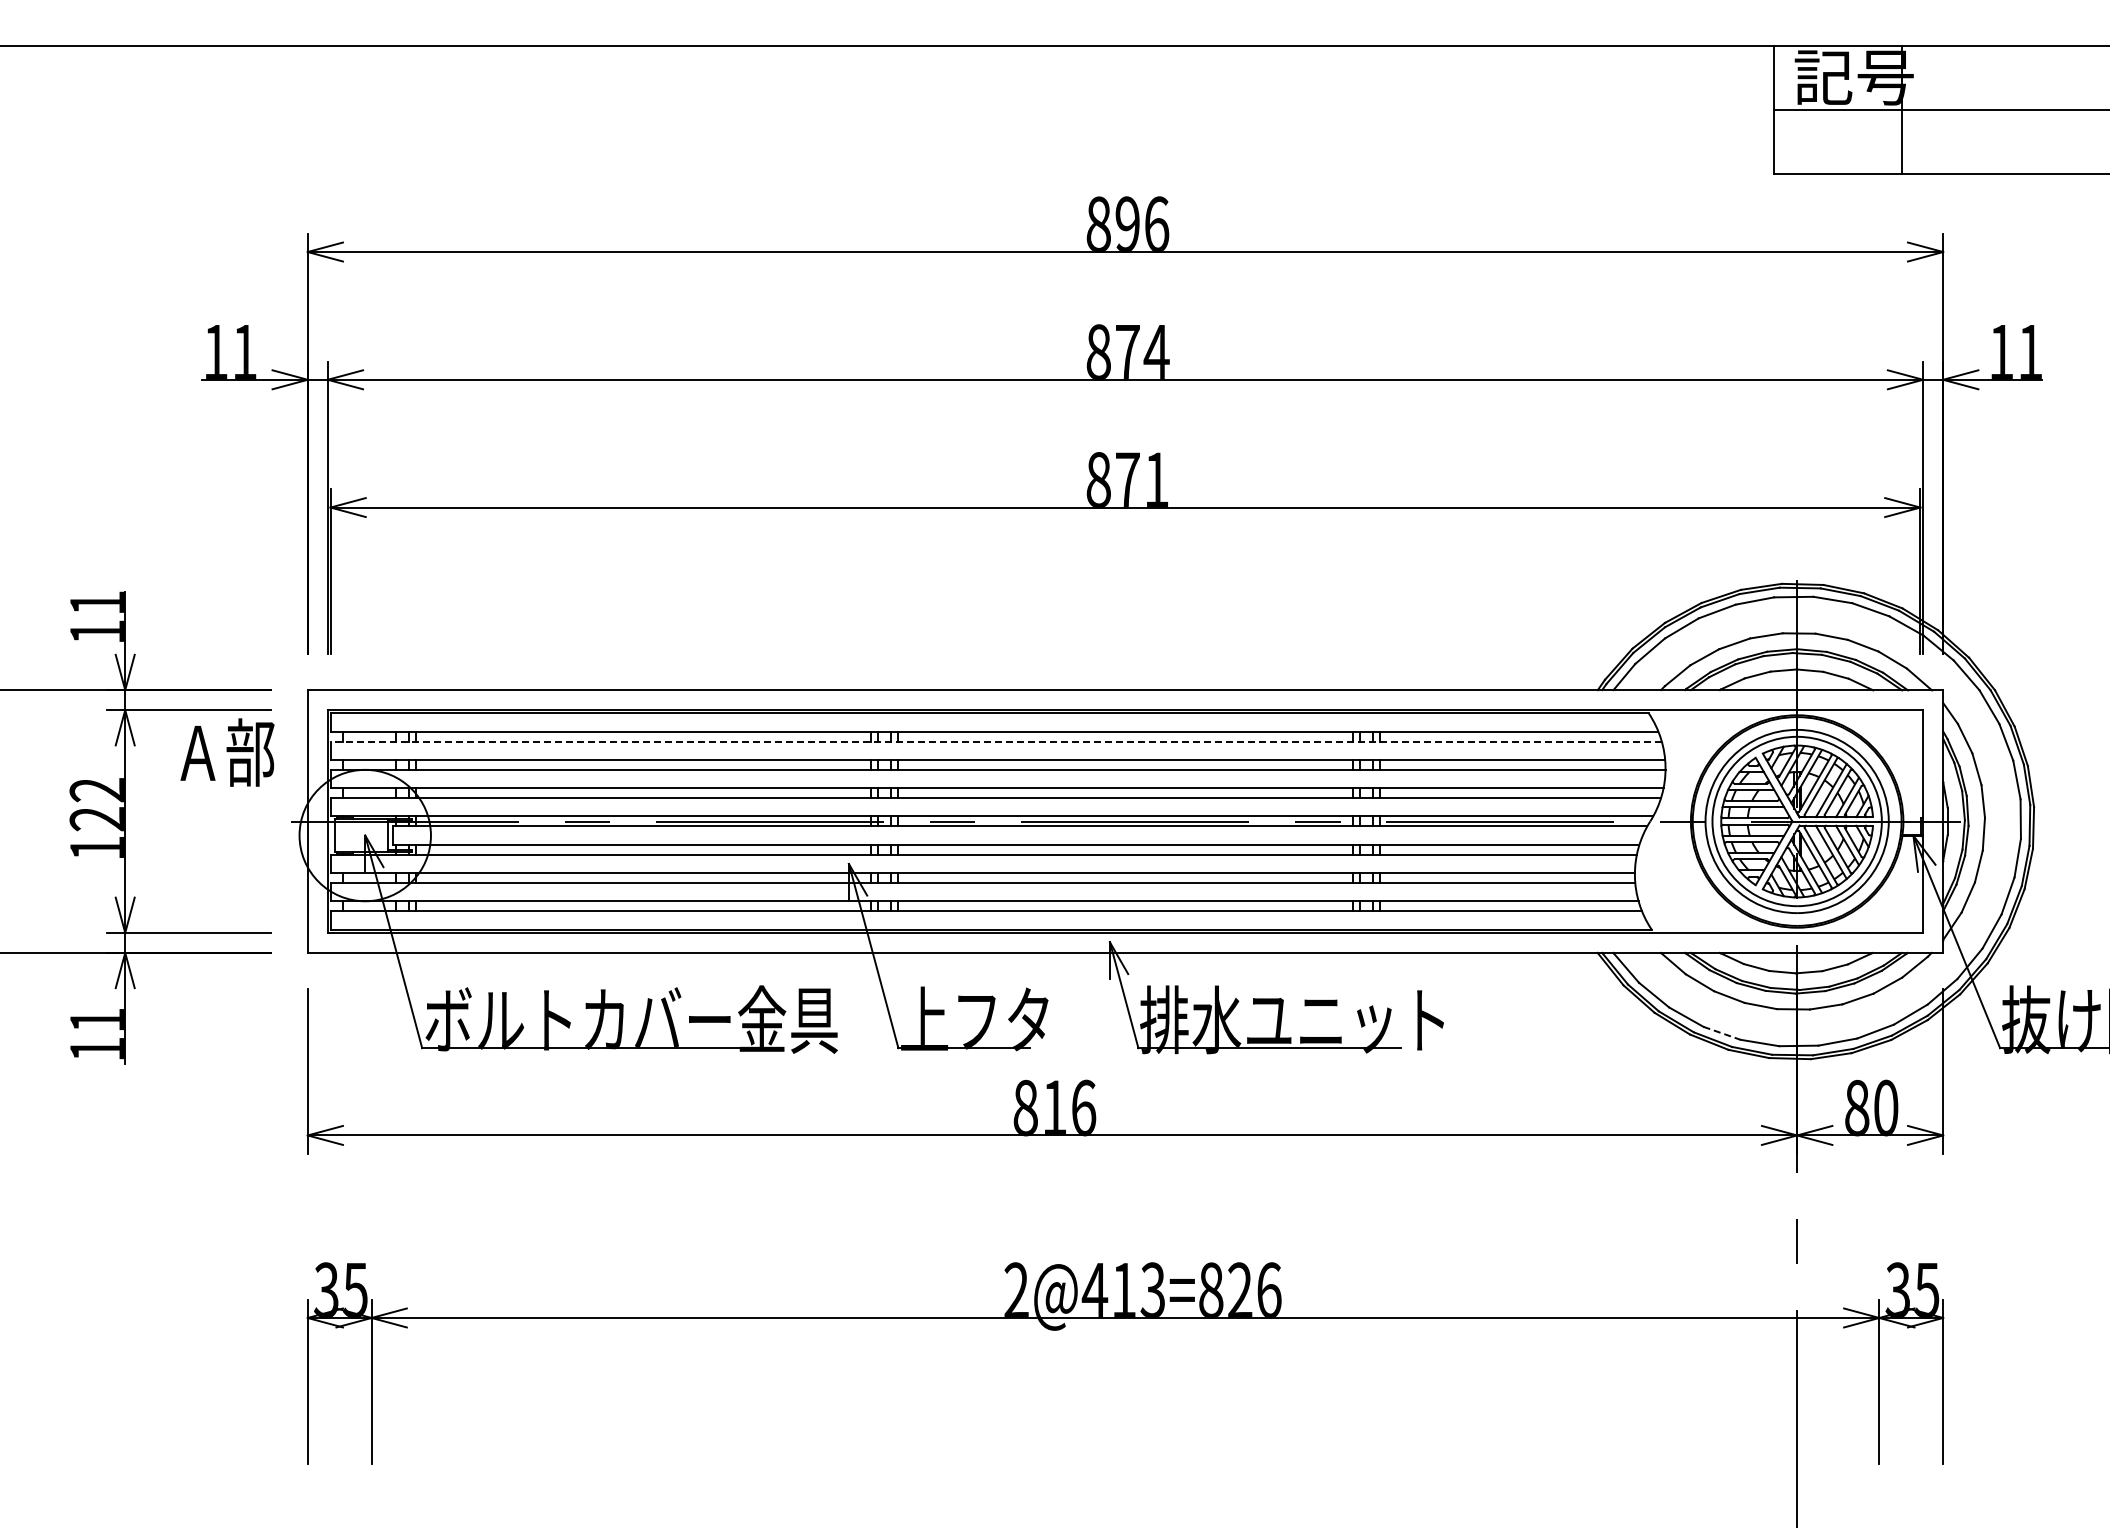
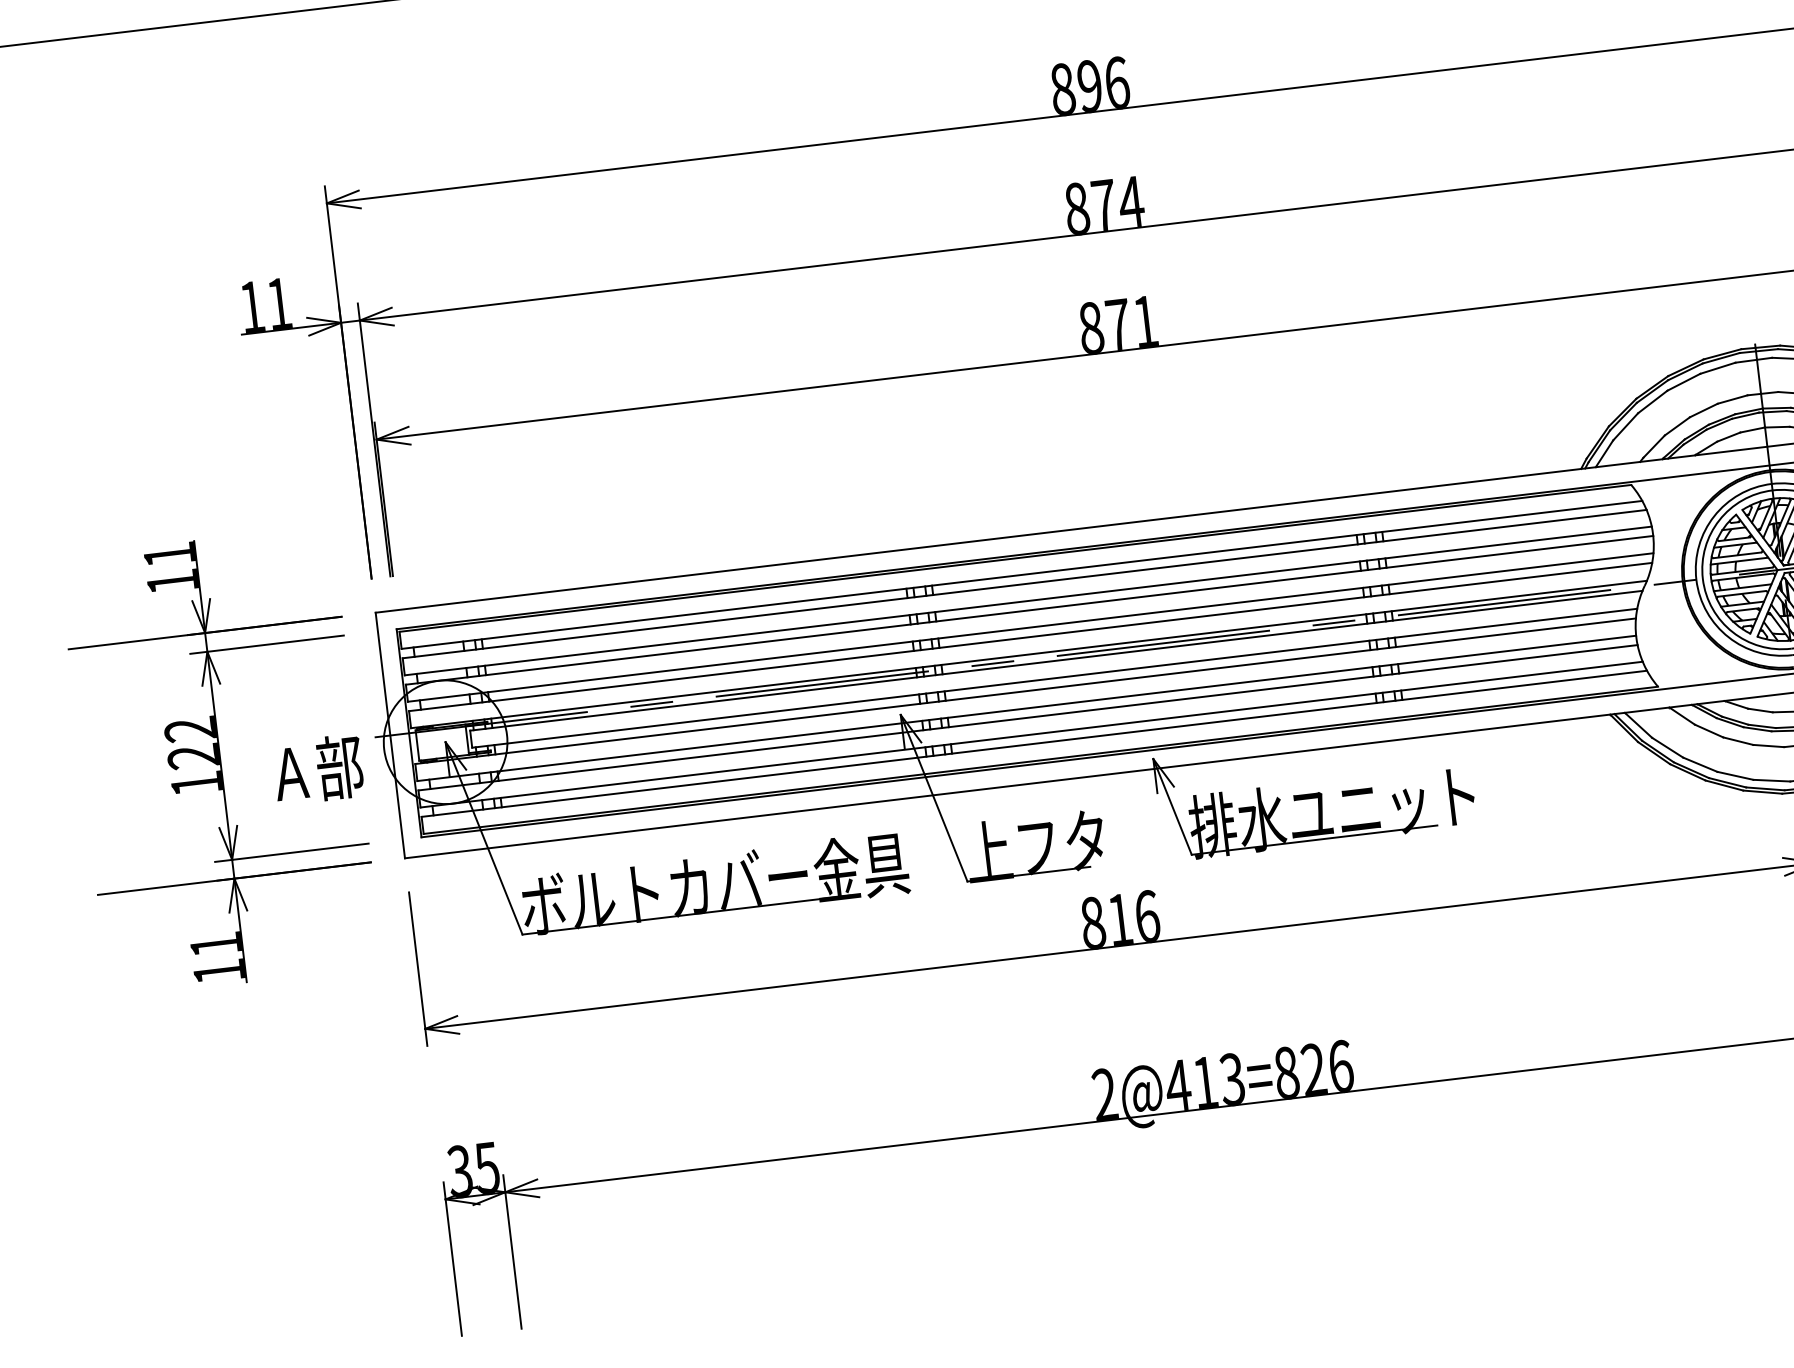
line: (996, 741) -> (1024, 584), dashed -> solid
text: (227, 752) -> (318, 769), moved
line: (1722, 1033) -> (1735, 775), dashed -> solid

